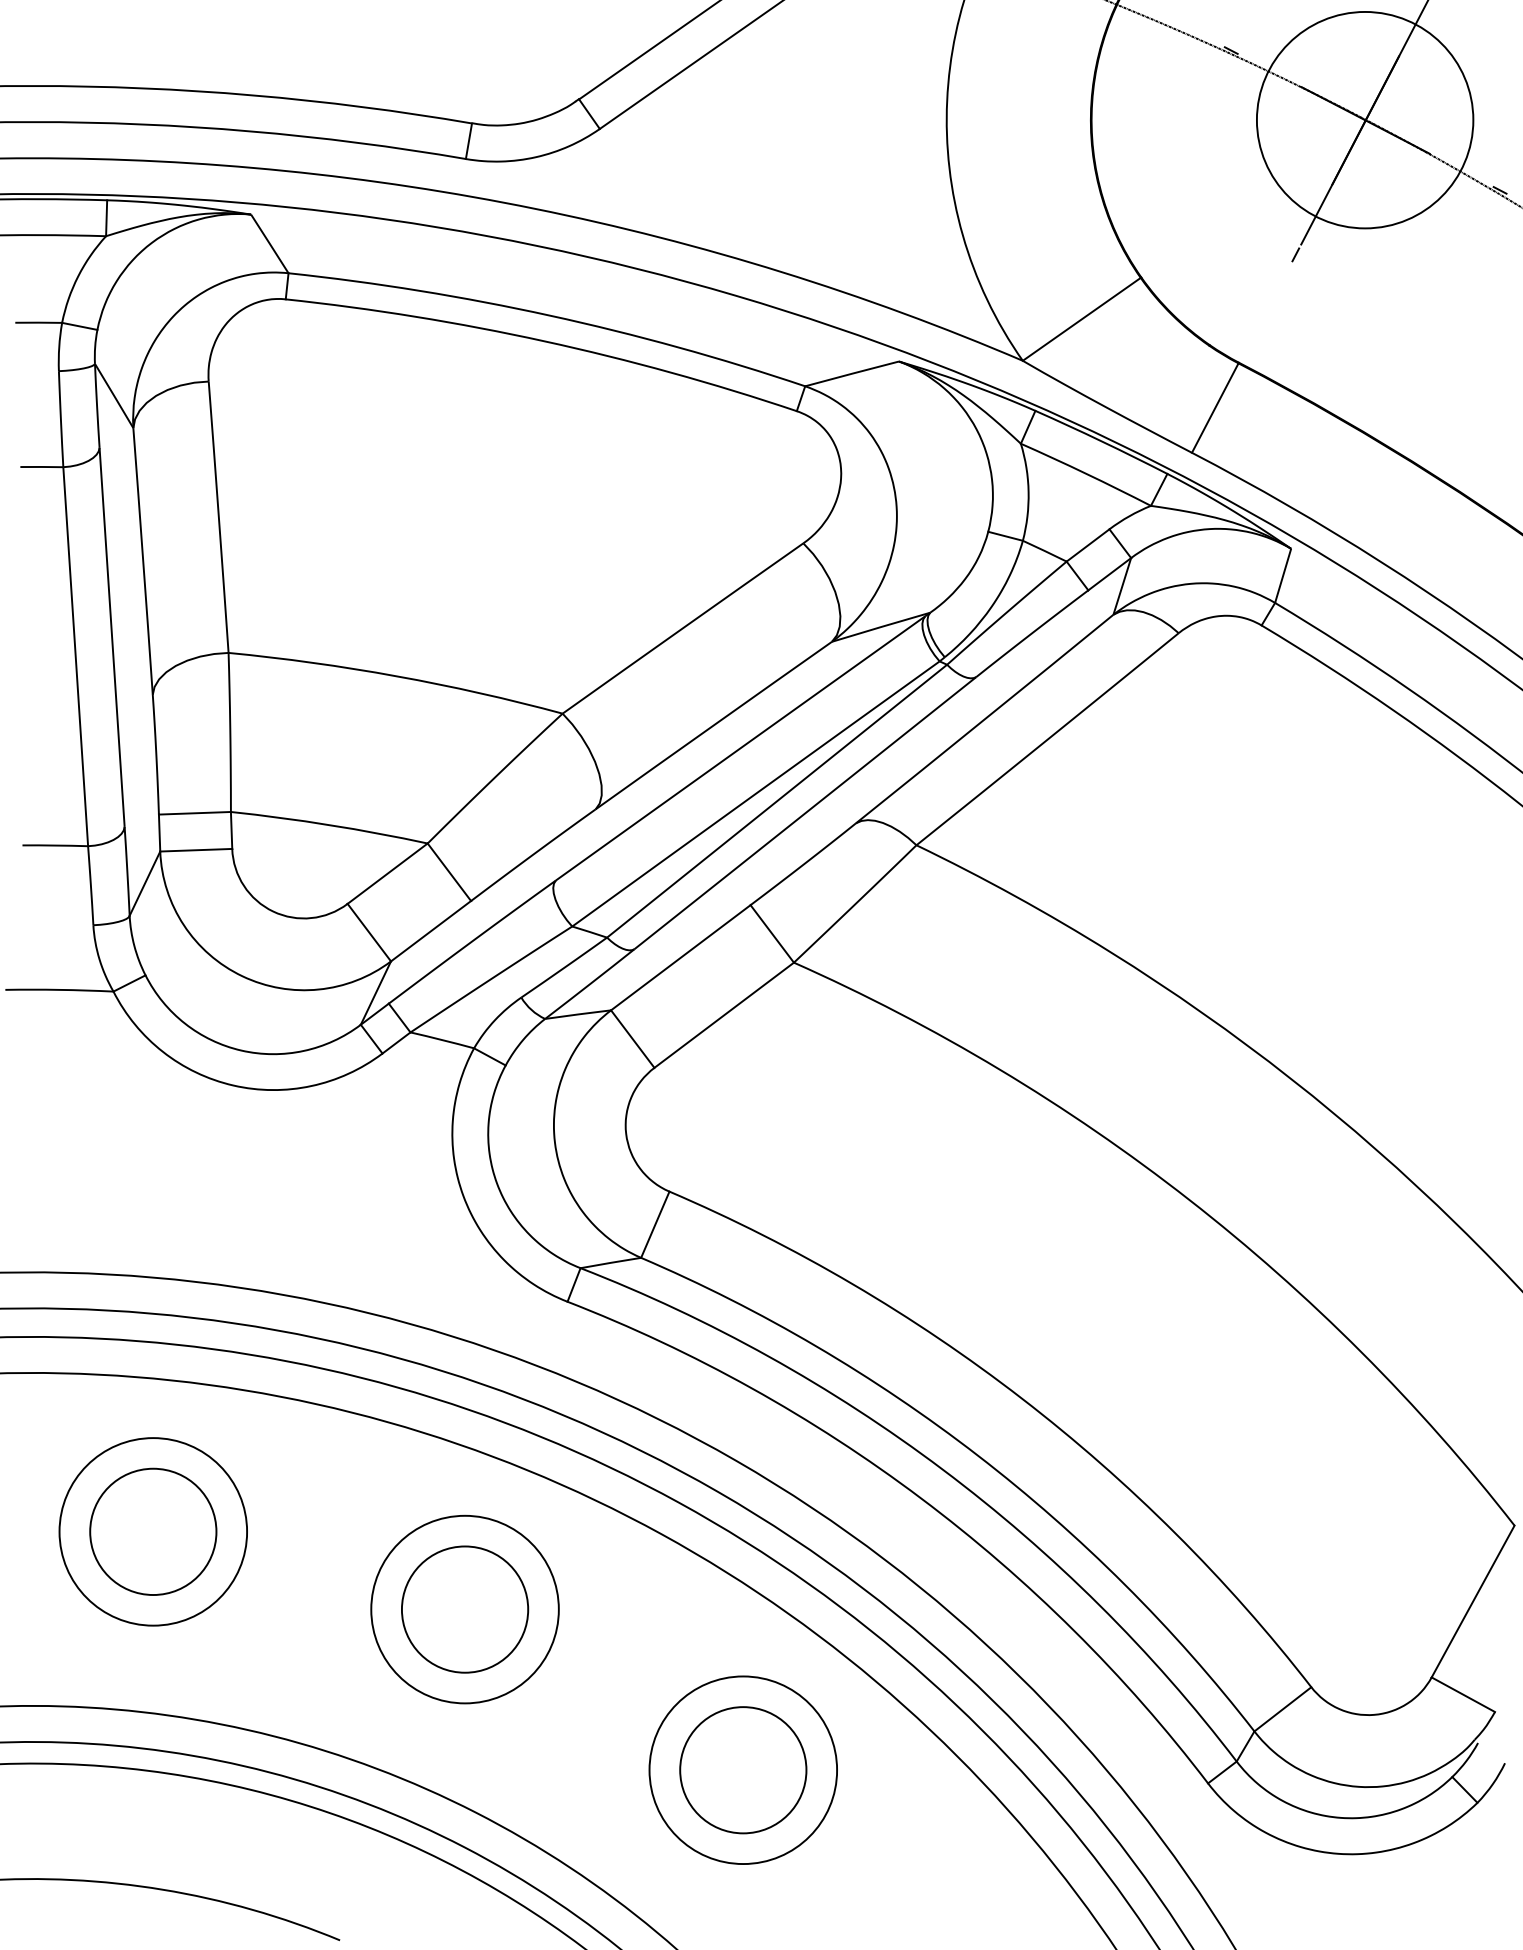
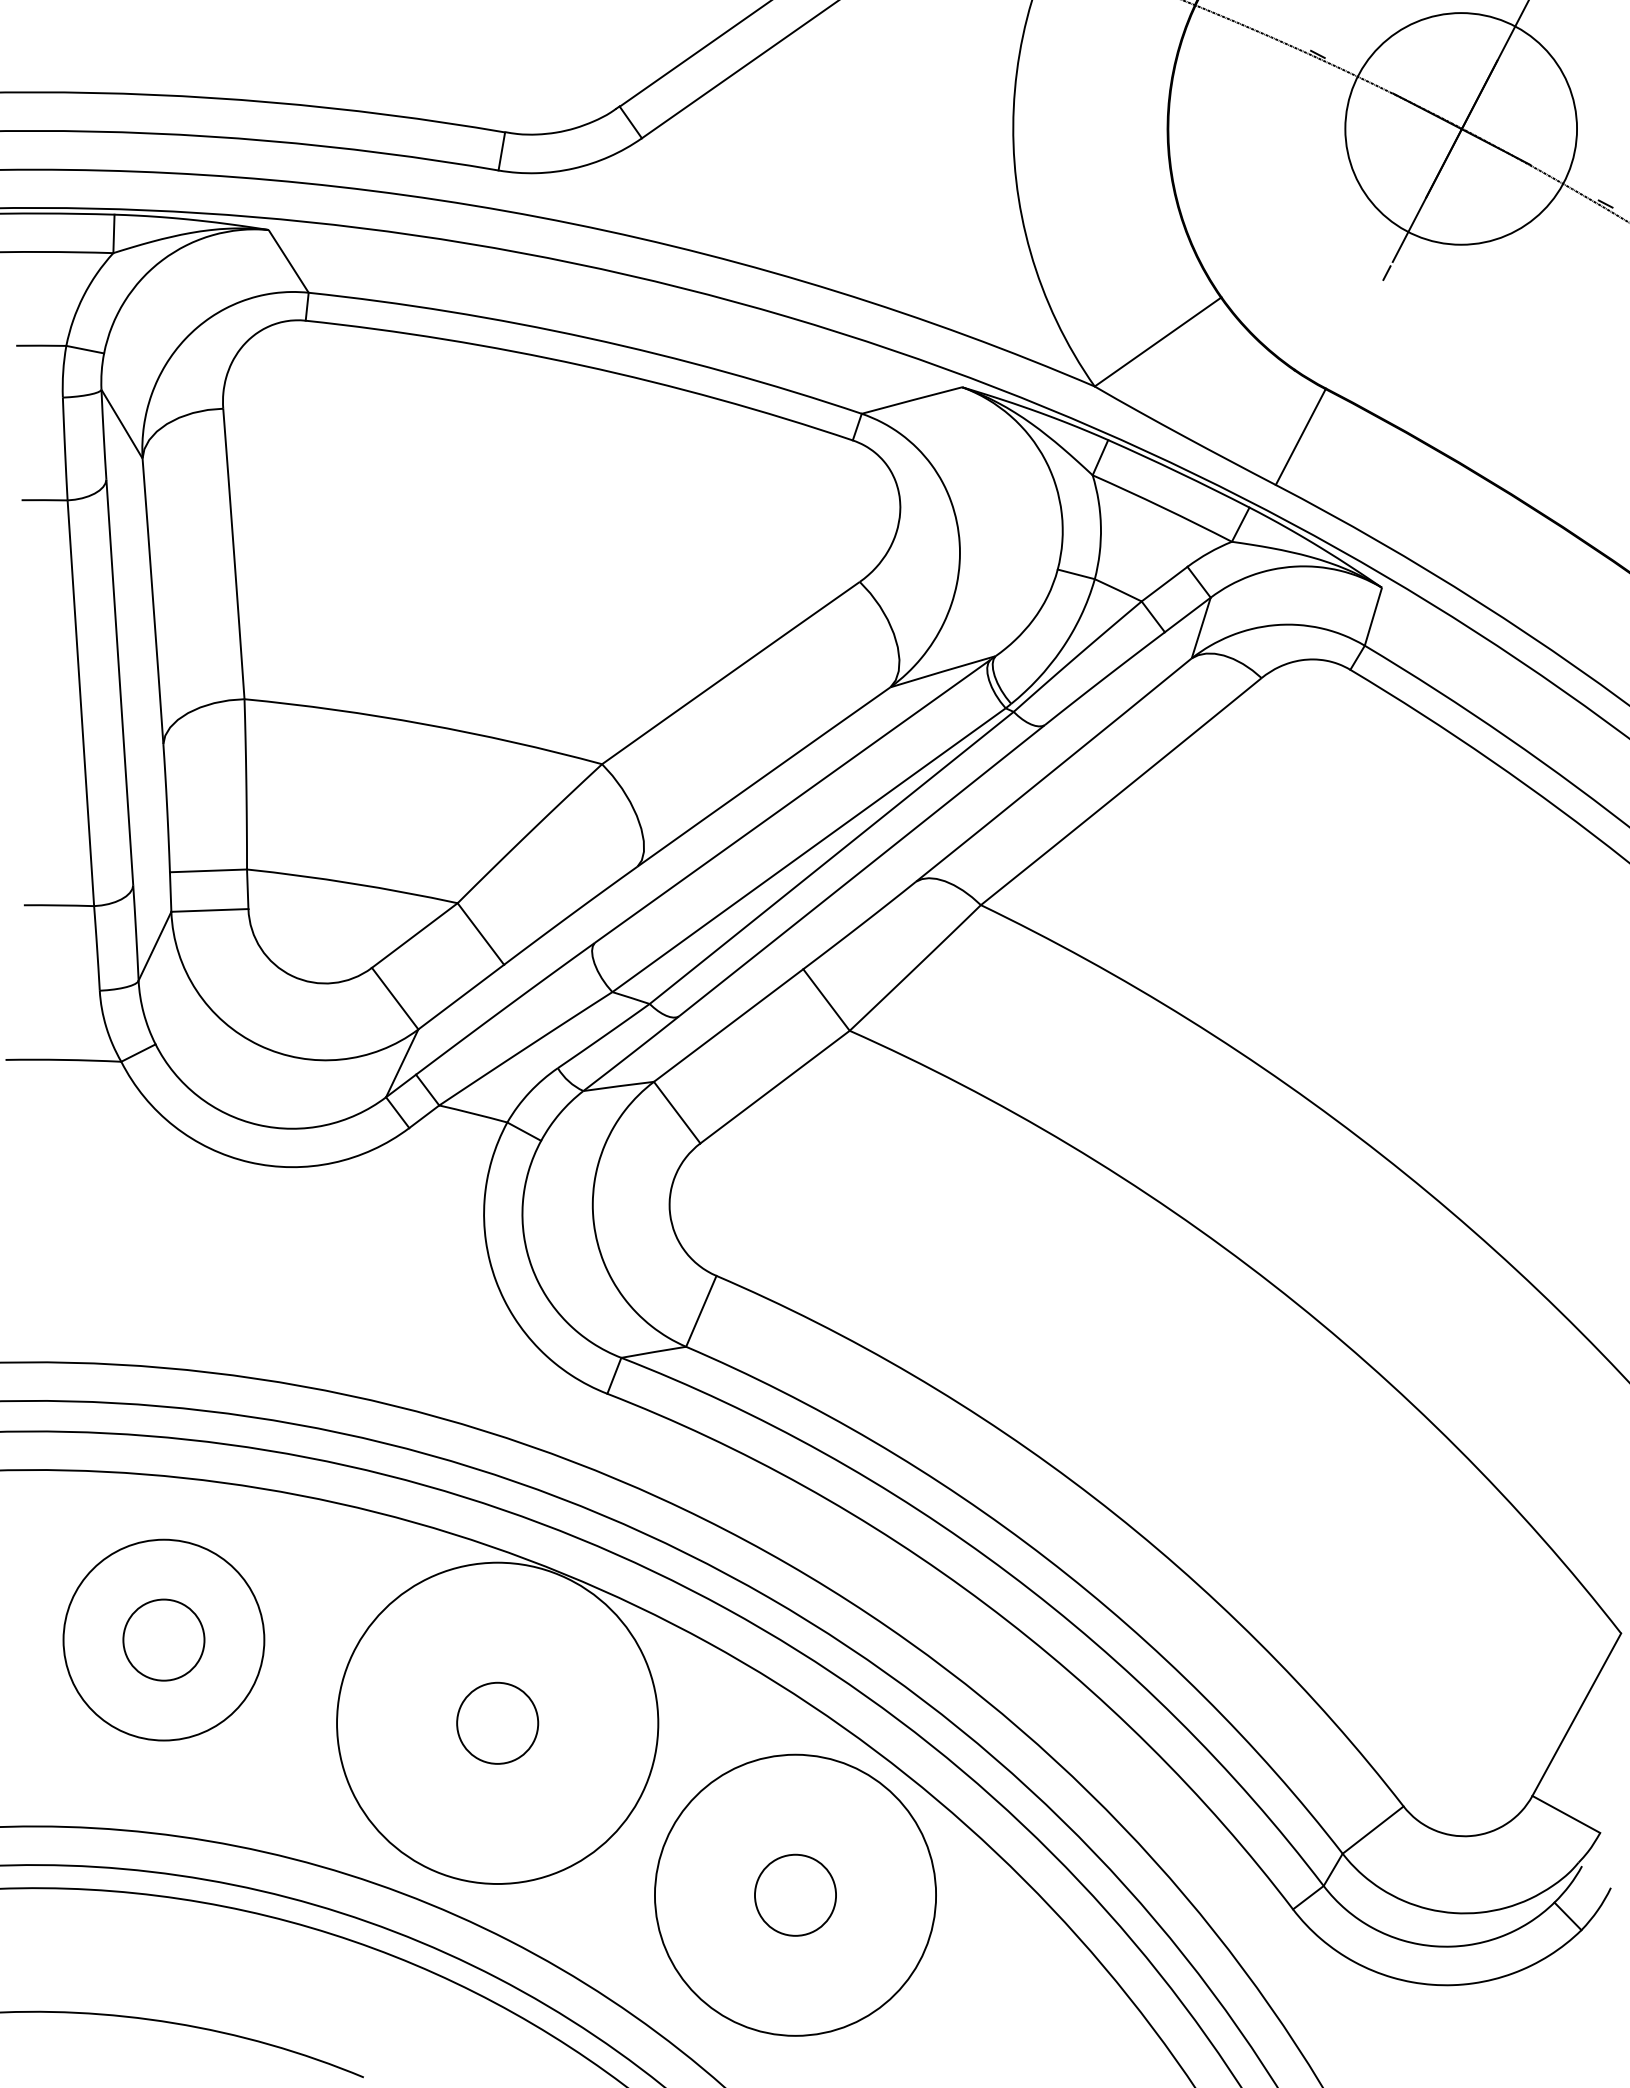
circle: (153, 1531) -> (164, 1639), size x0.6
circle: (464, 1609) -> (497, 1723), size x0.6
circle: (464, 1609) -> (497, 1723), size x1.6
circle: (743, 1770) -> (795, 1895), size x0.6
circle: (743, 1770) -> (795, 1895), size x1.4

